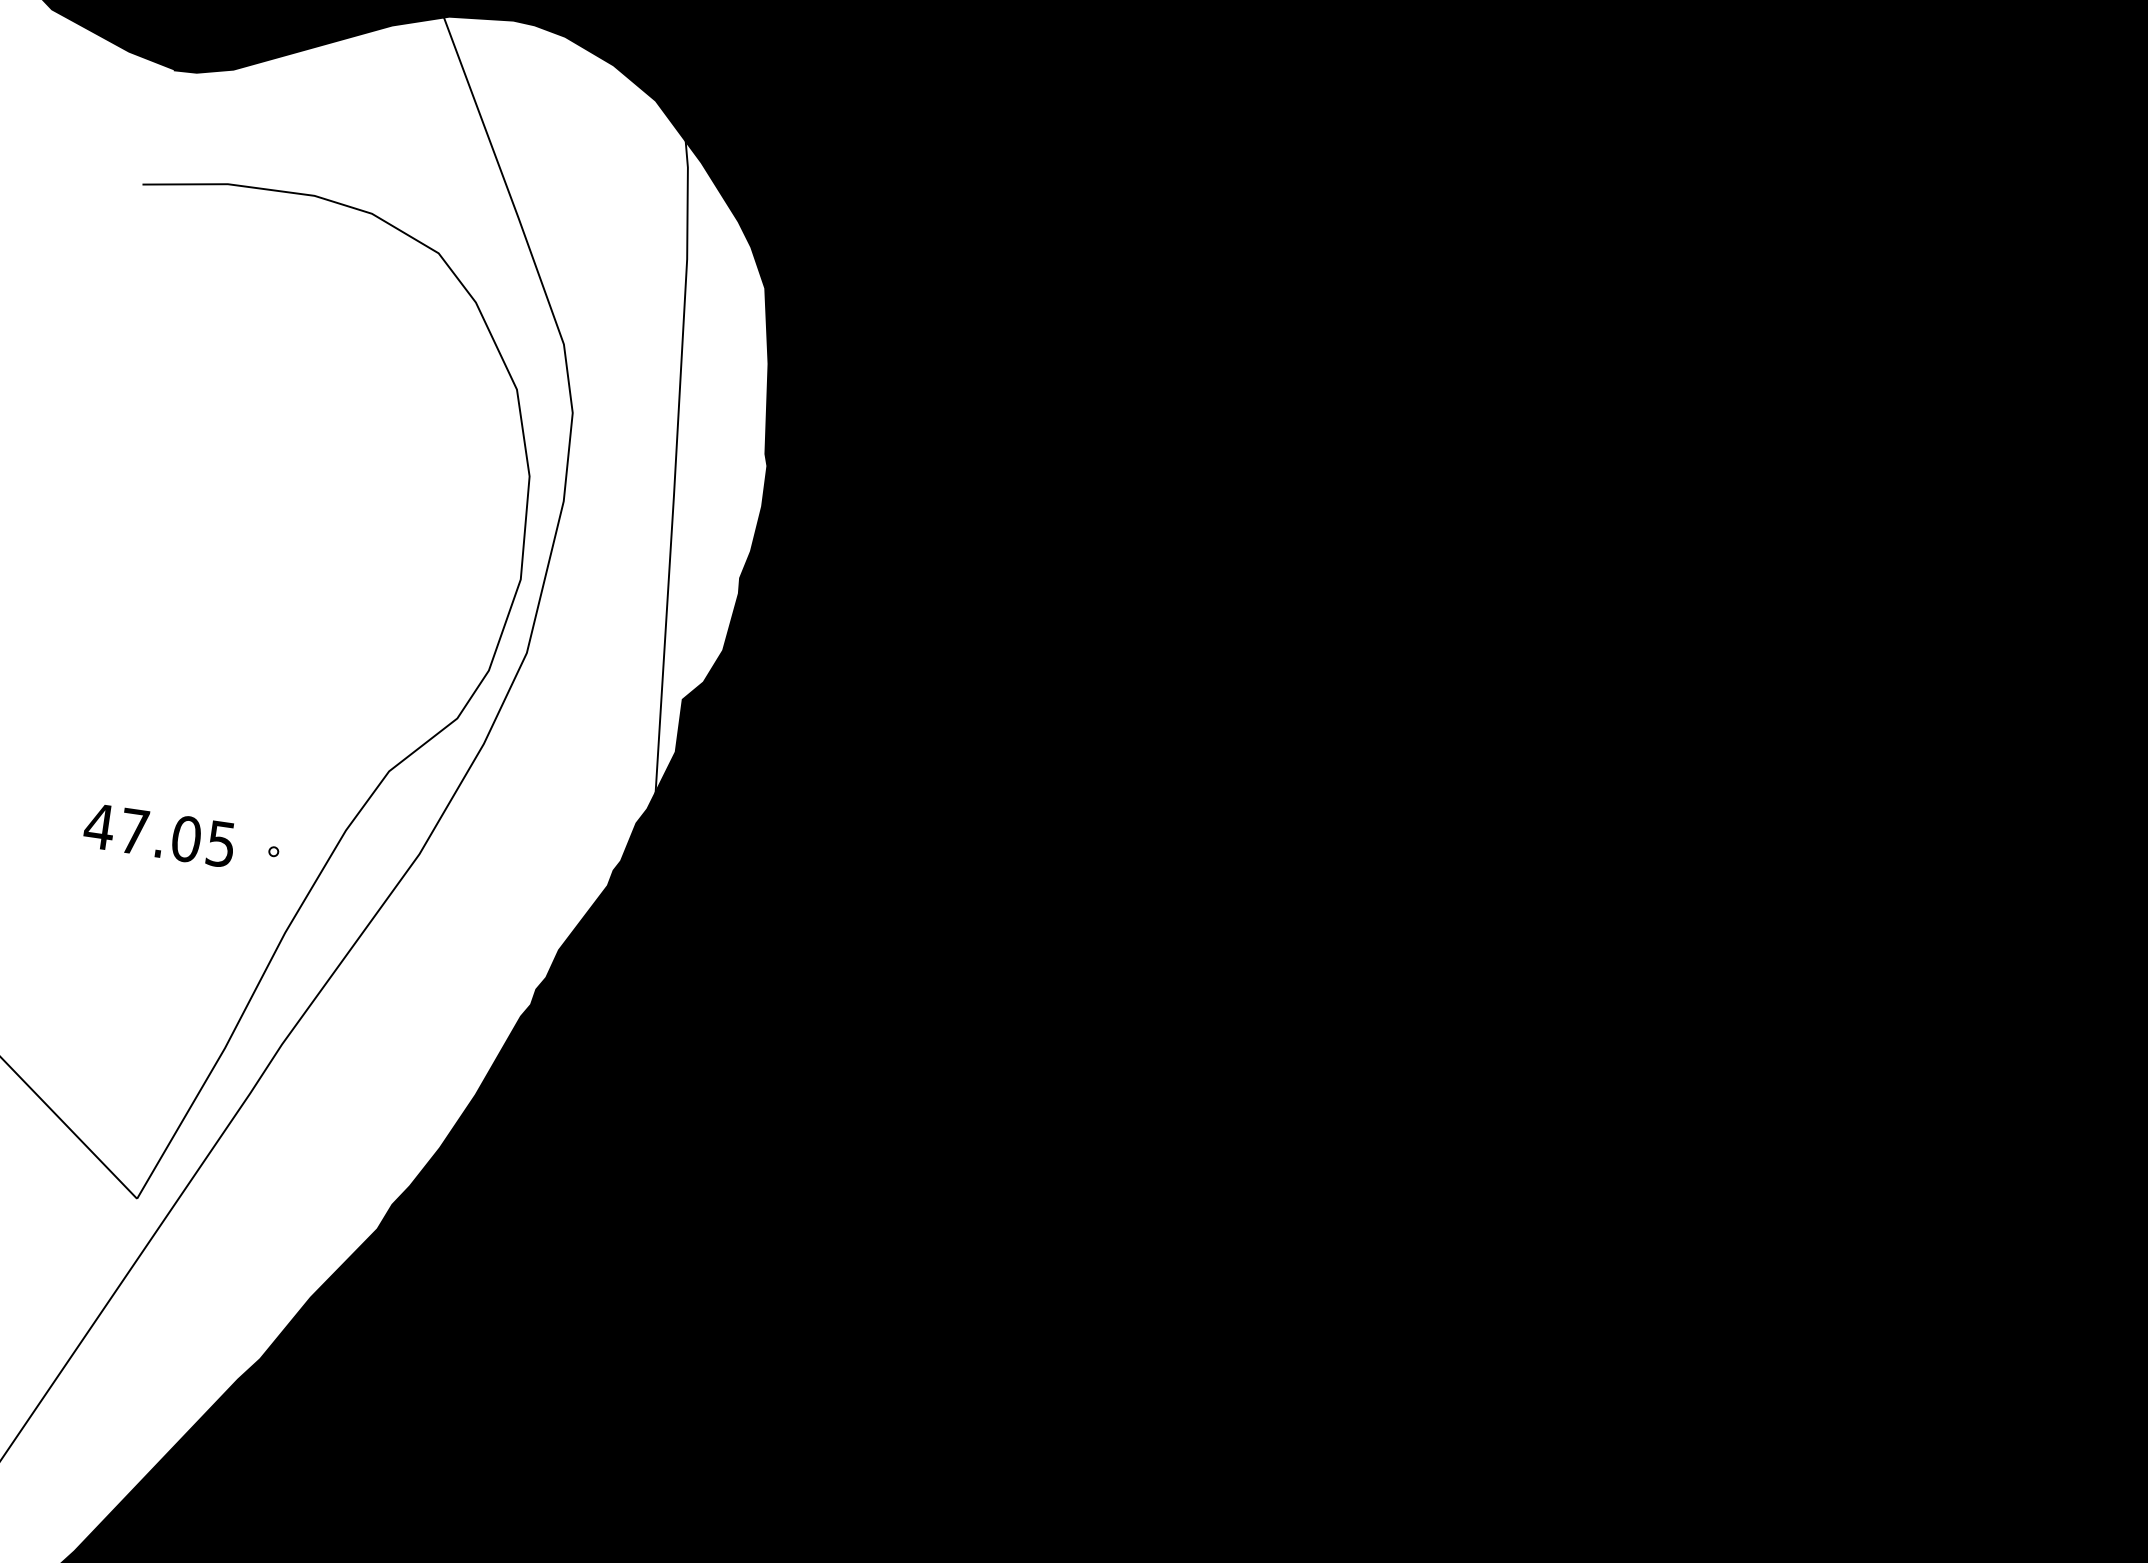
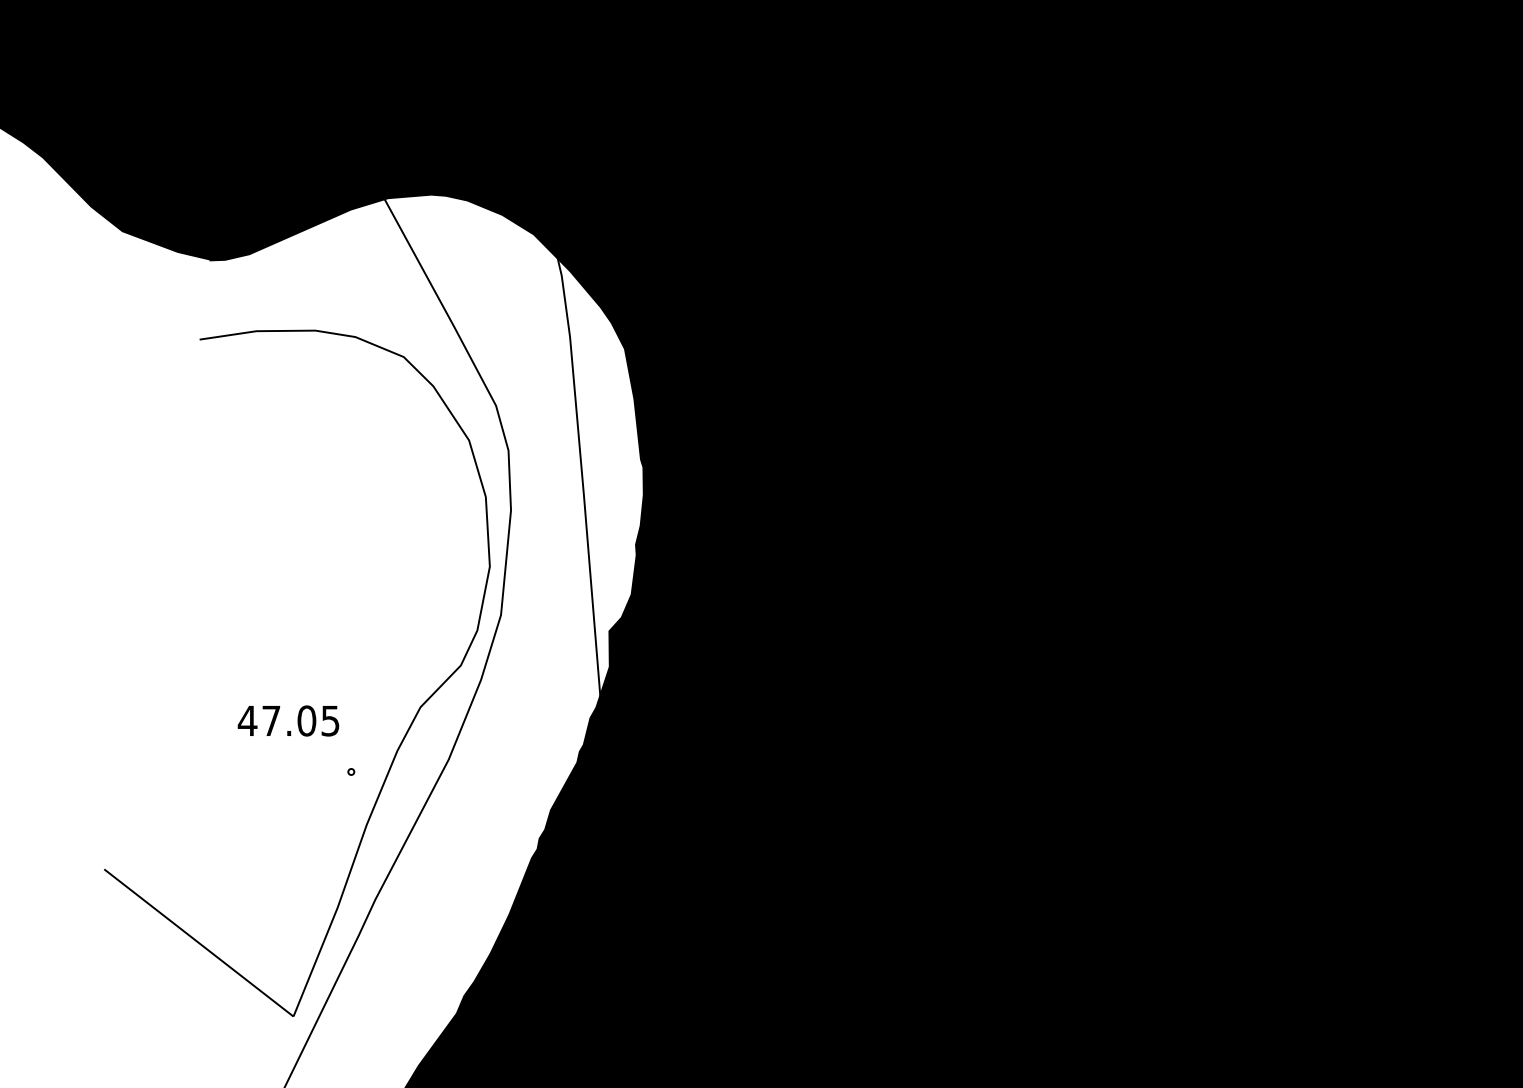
text: (159, 834) -> (288, 720), moved

